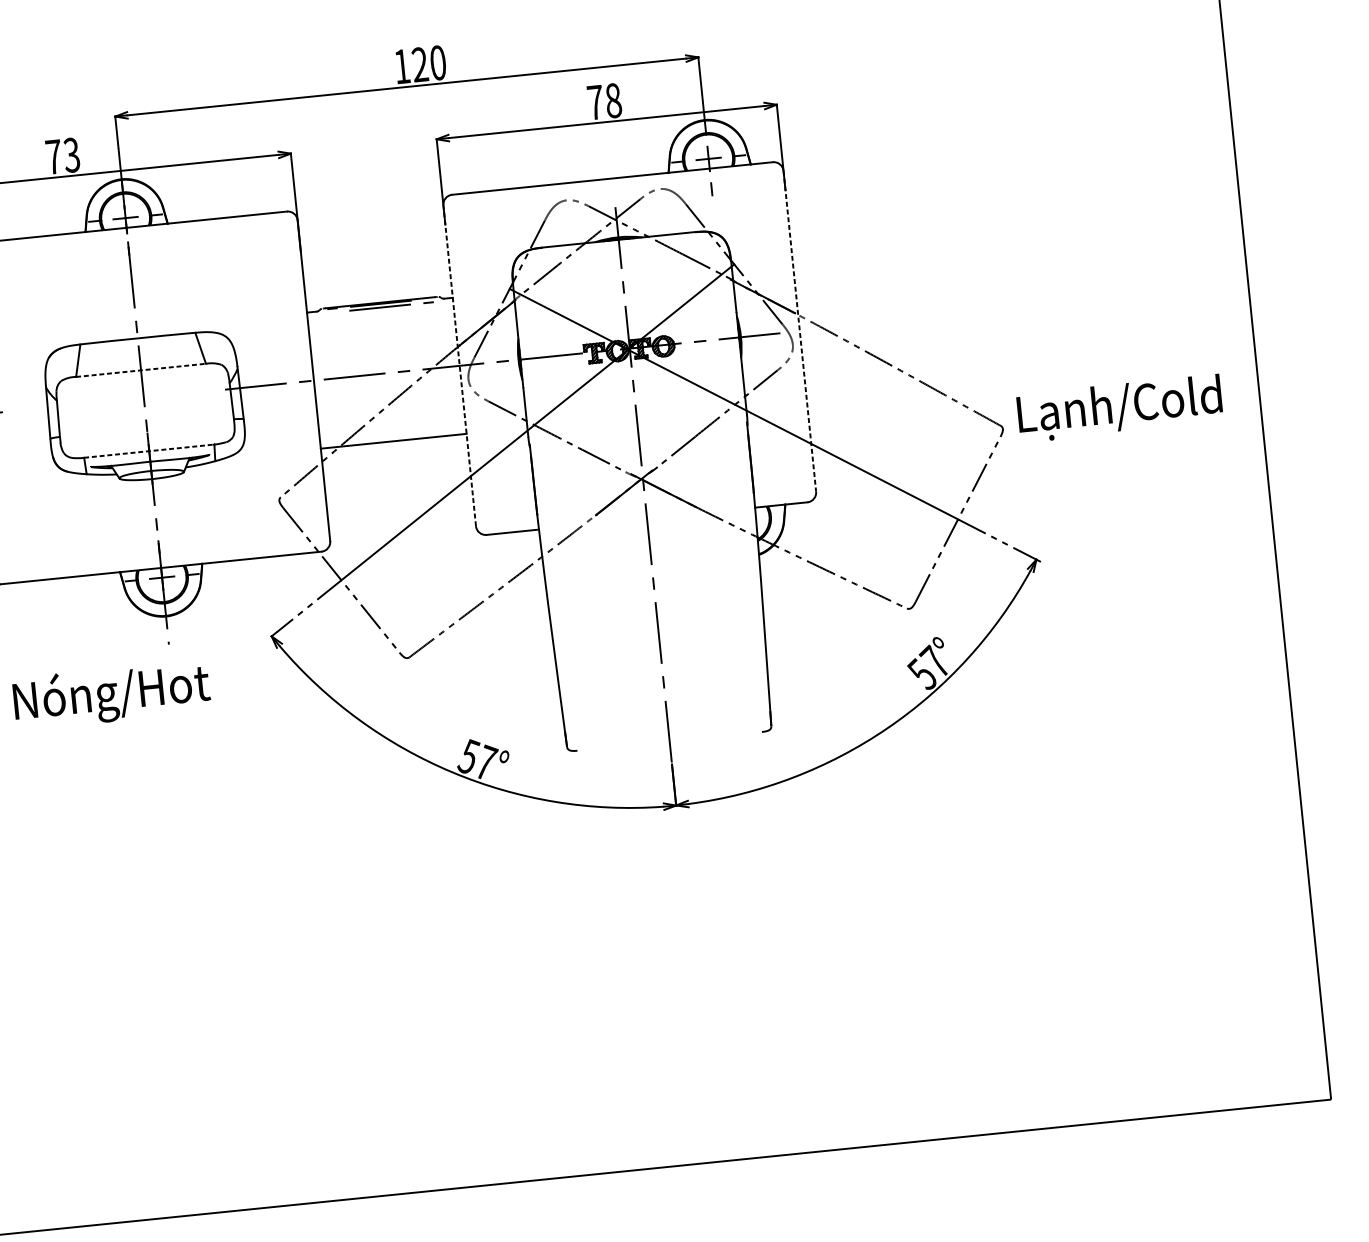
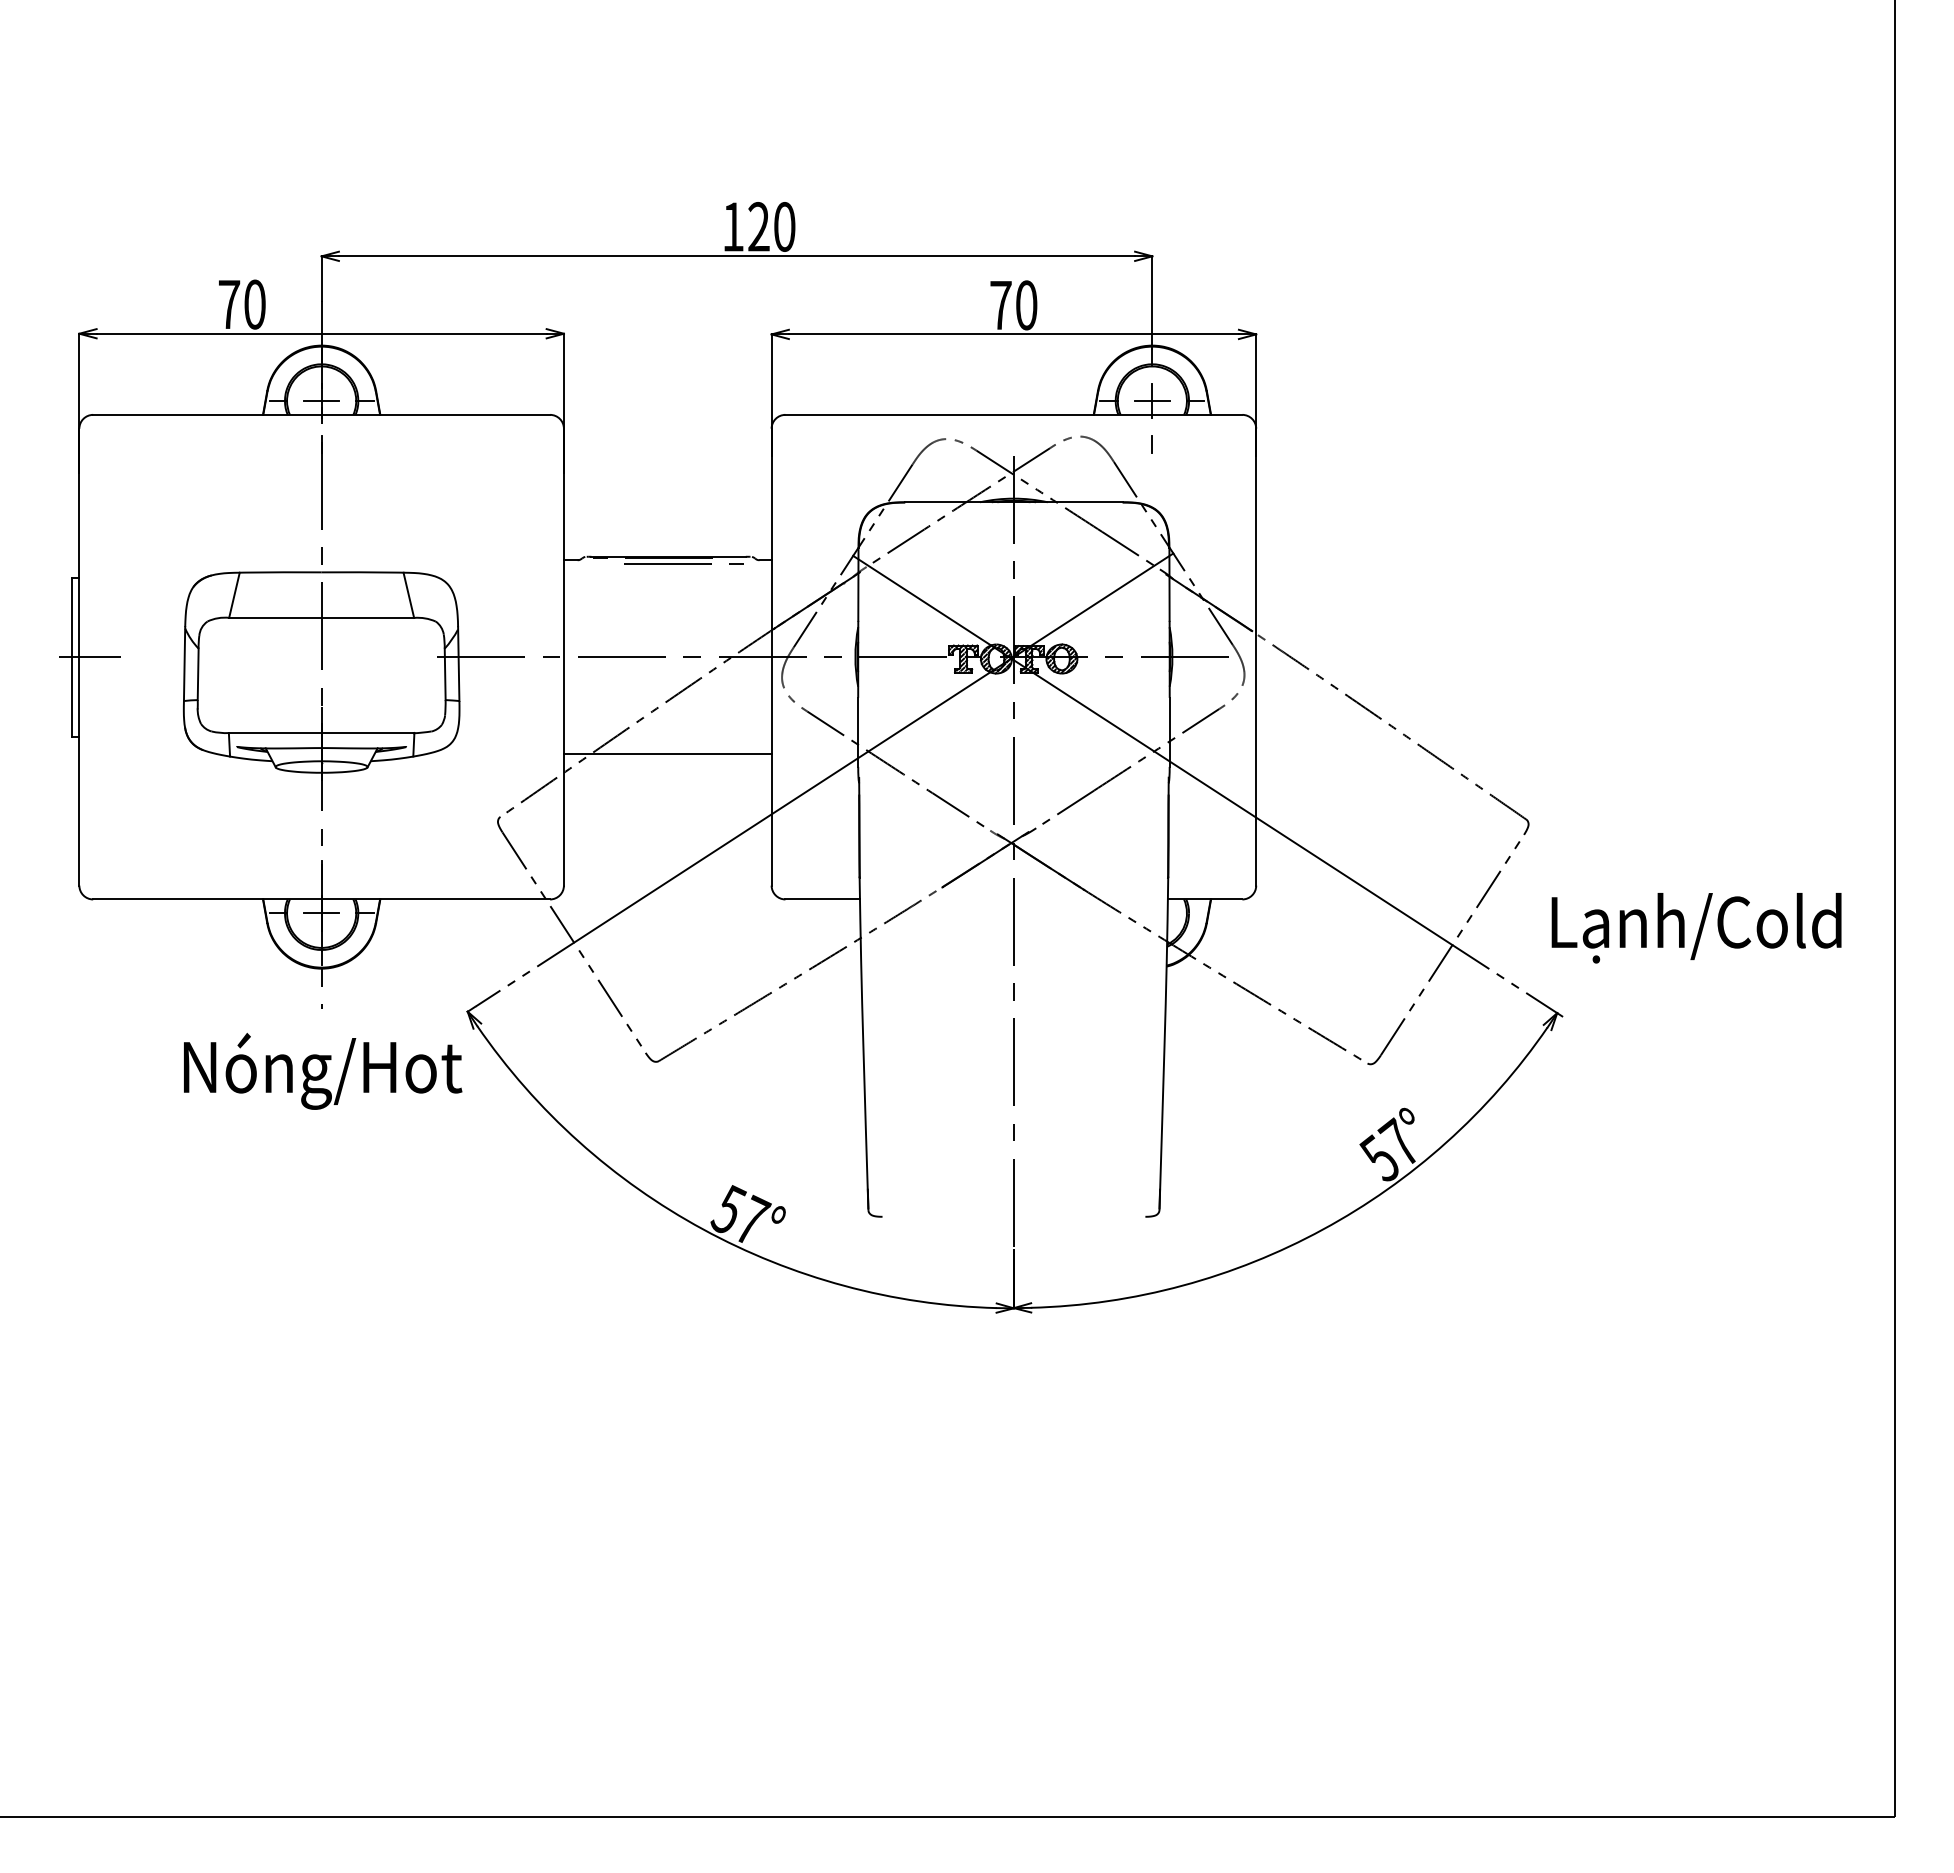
text: (613, 100) -> (1026, 305), 78 -> 70
text: (71, 155) -> (254, 304), 73 -> 70
line: (800, 331) -> (1256, 657), dashed -> solid
line: (459, 365) -> (771, 656), dashed -> solid
line: (141, 370) -> (322, 617), dashed -> solid
text: (1119, 408) -> (1696, 928), moved
line: (149, 451) -> (321, 733), dashed -> solid
text: (112, 694) -> (323, 1071), moved

